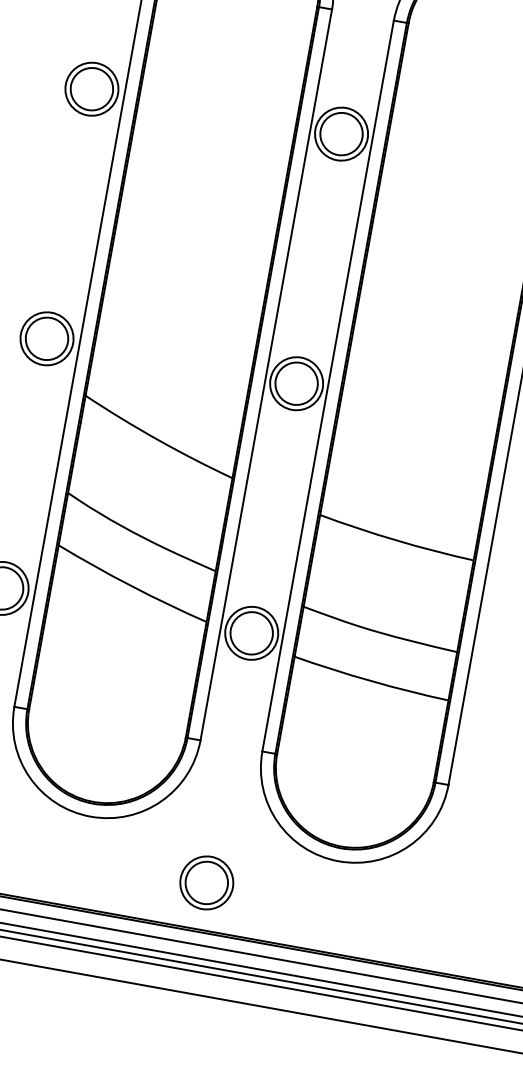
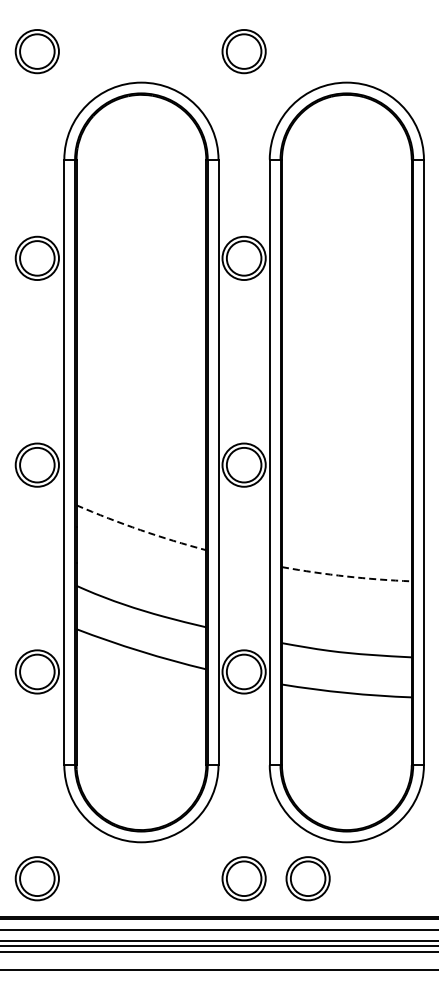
arc: (157, 440) -> (140, 530), solid -> dashed
arc: (396, 540) -> (346, 576), solid -> dashed
part: (283, 896) -> (307, 878), added

